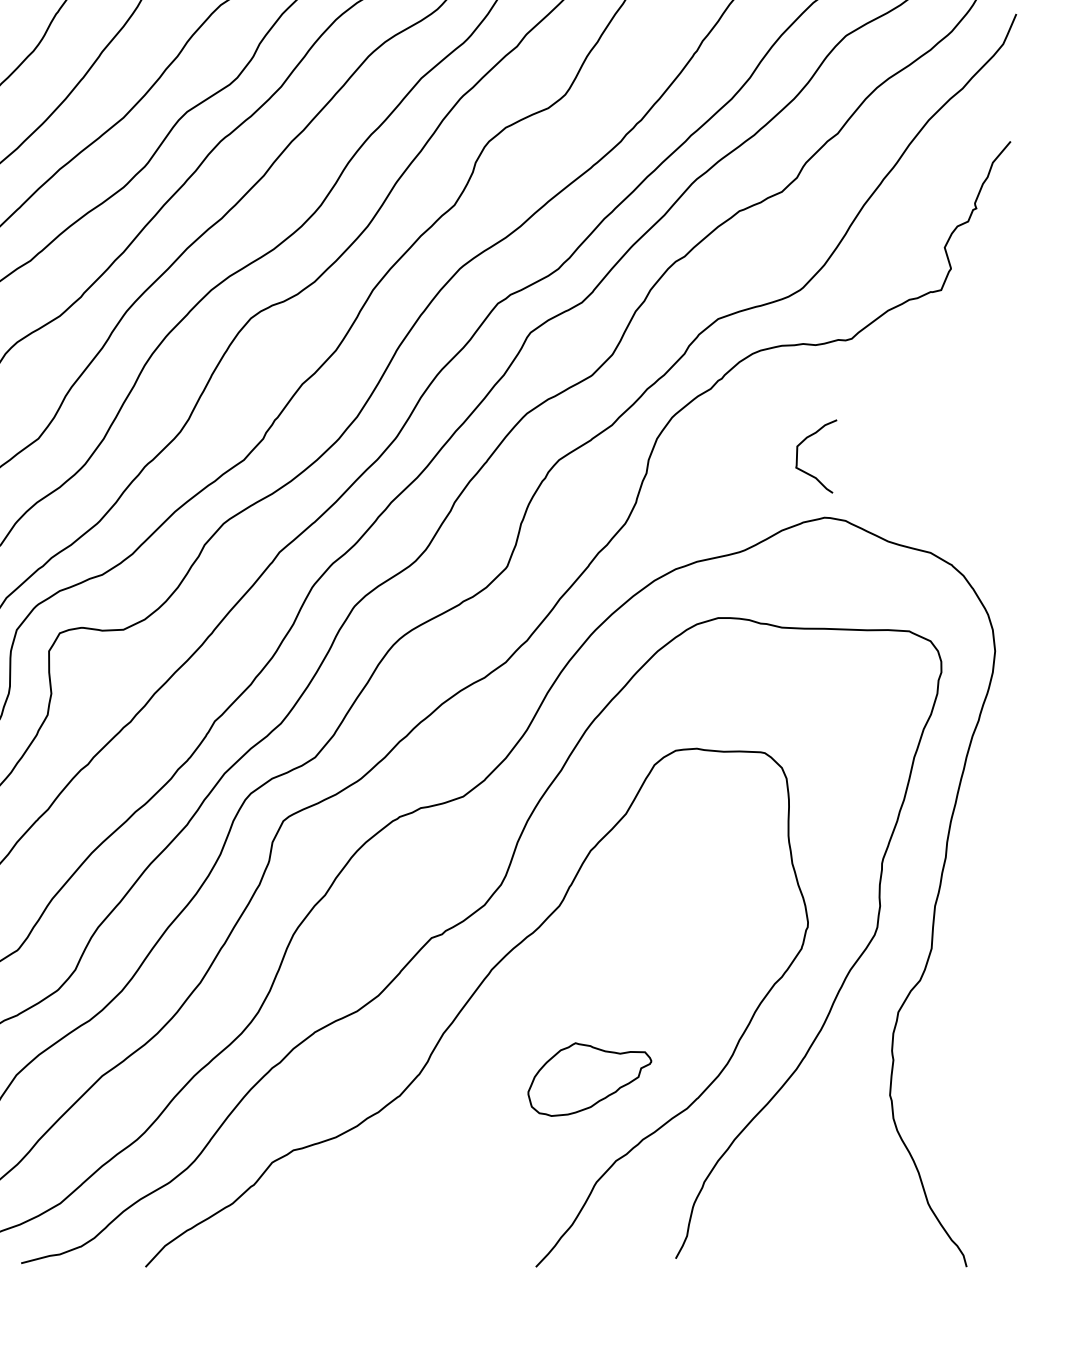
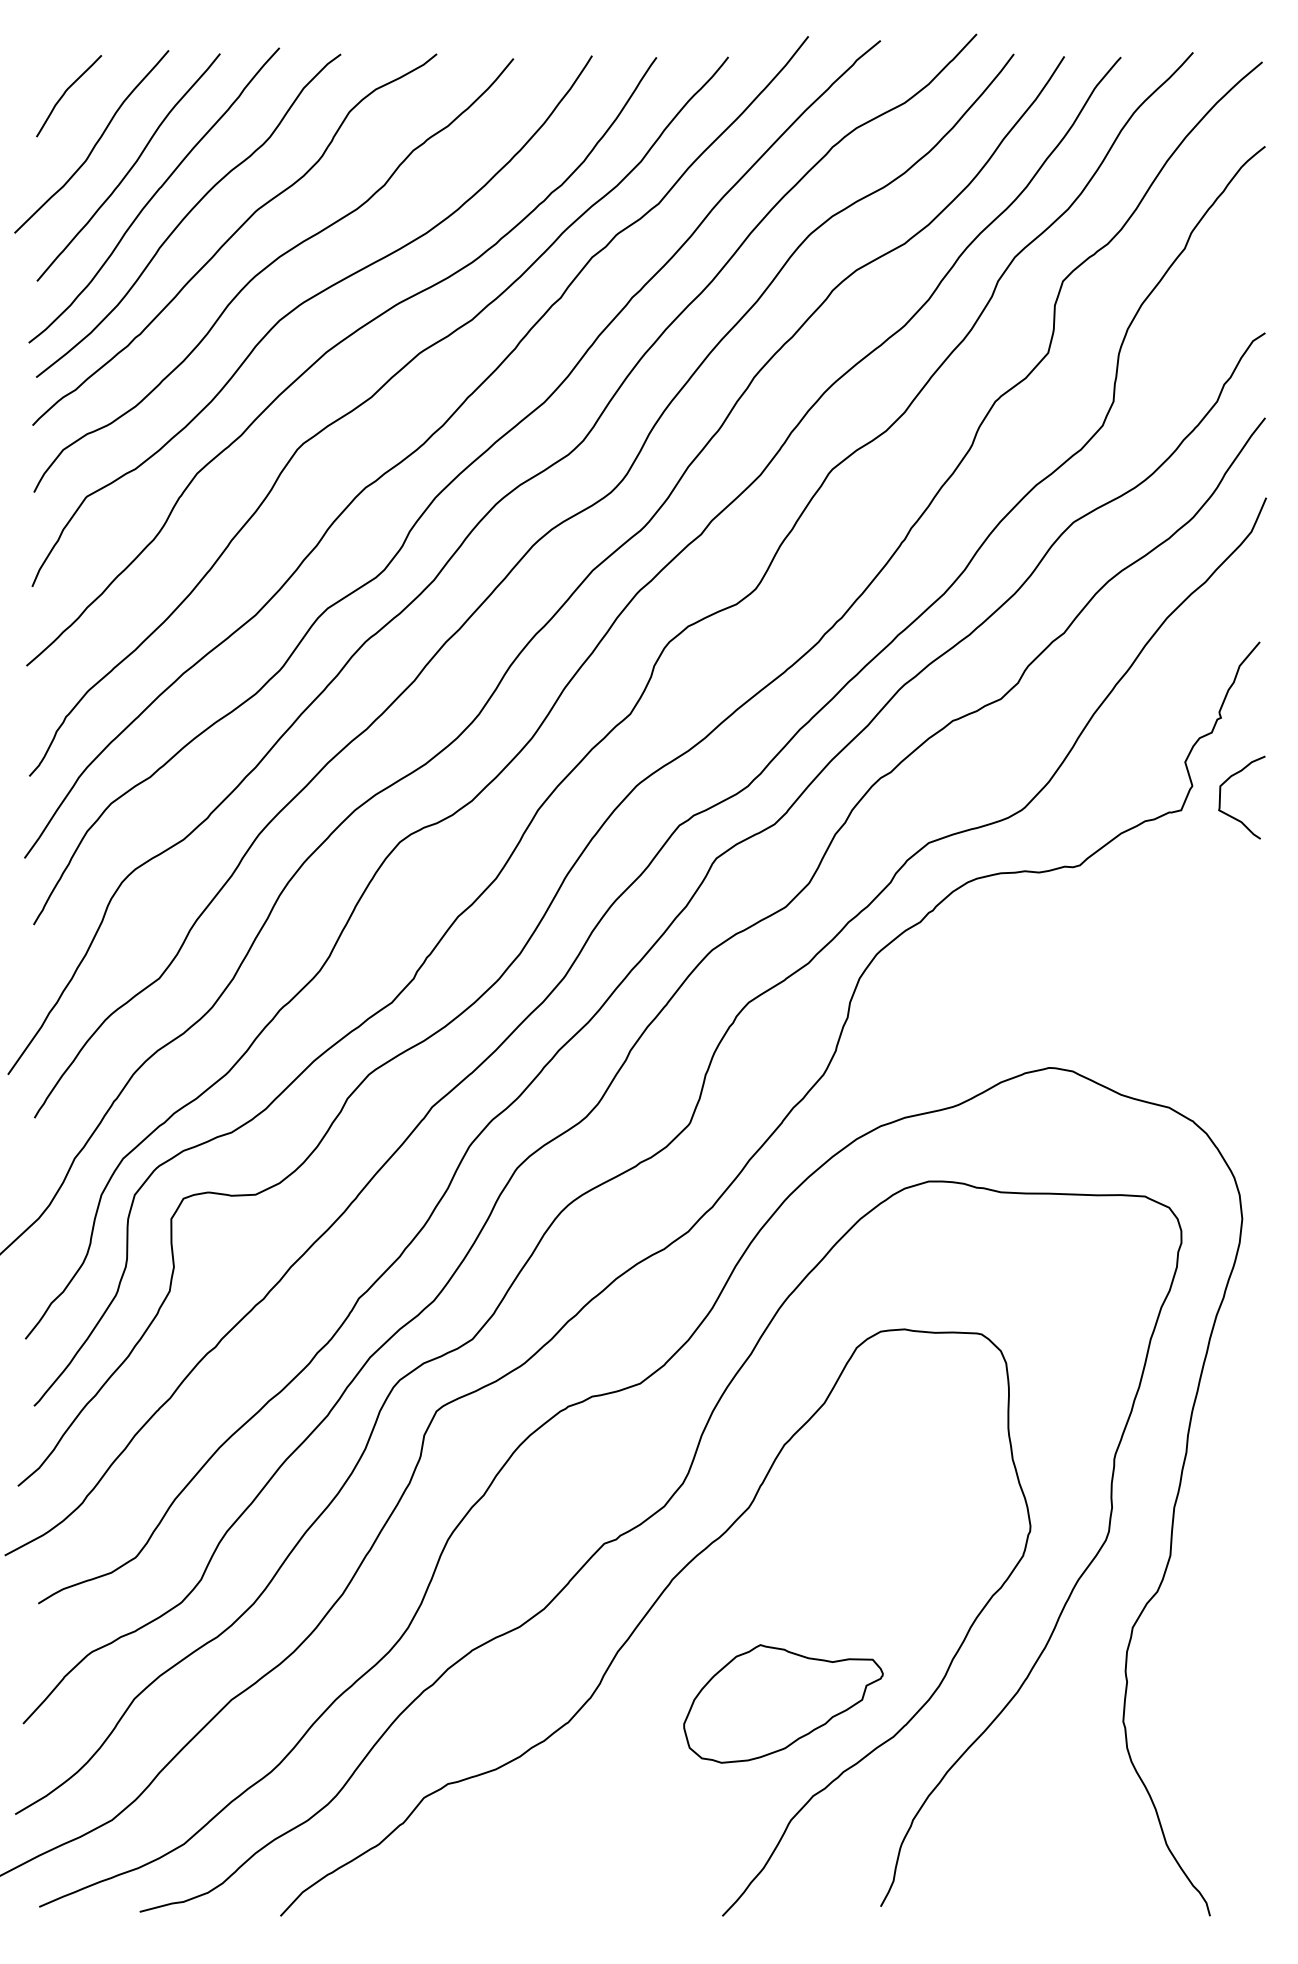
curve: (807, 472) -> (1231, 815), moved
part: (589, 1079) -> (783, 1703), size x1.43

